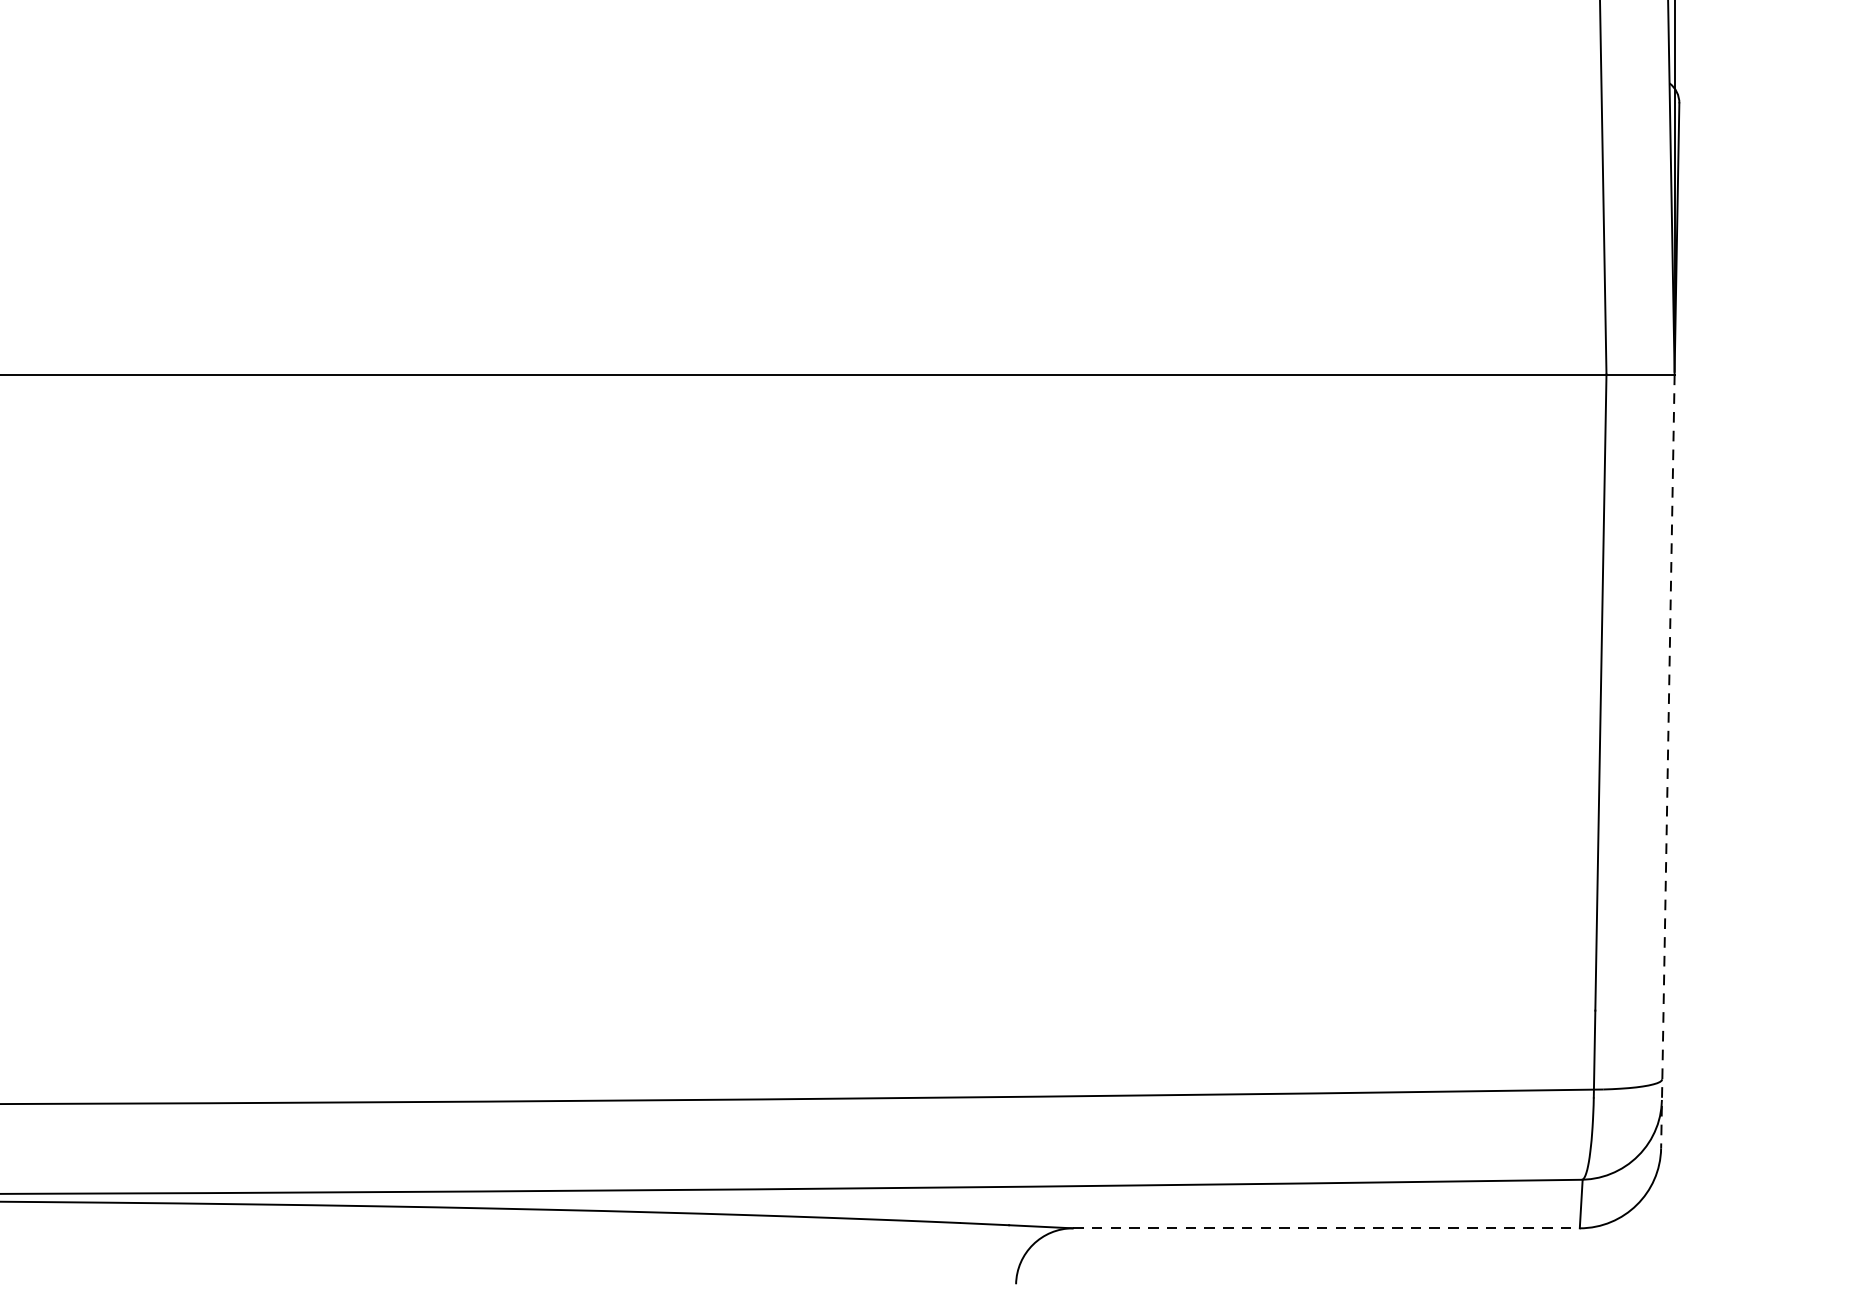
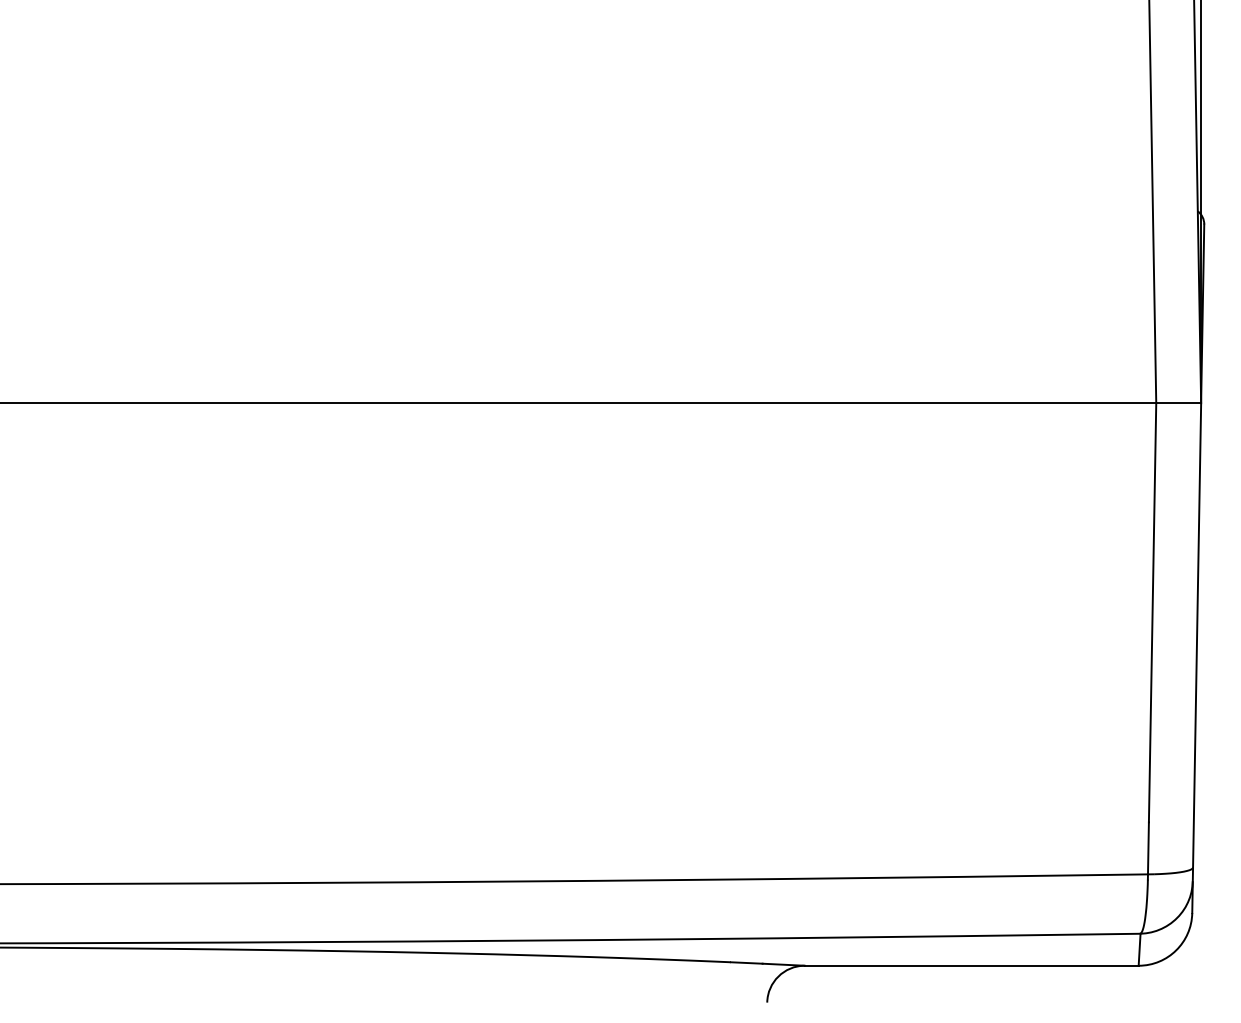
line: (1667, 762) -> (1196, 658), dashed -> solid
line: (1326, 1227) -> (971, 965), dashed -> solid

